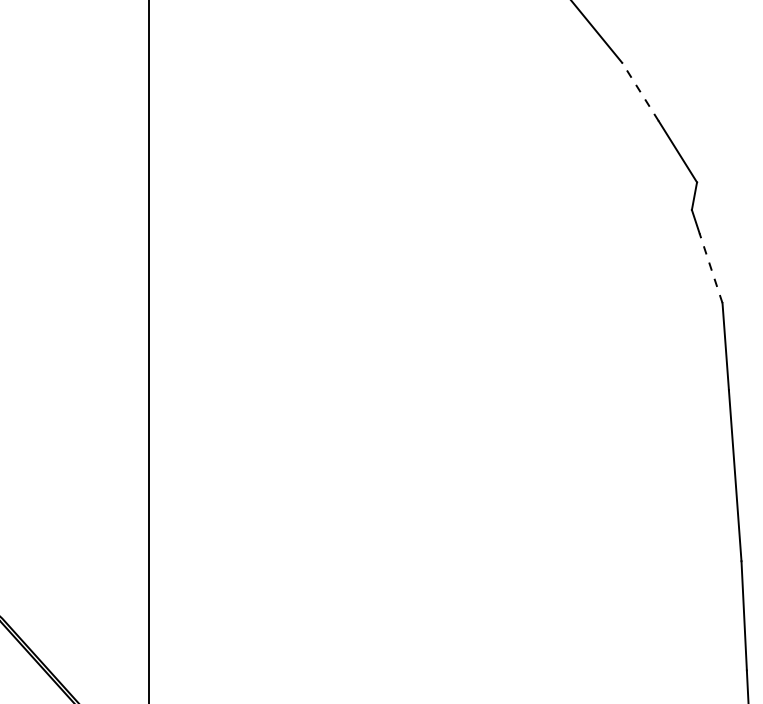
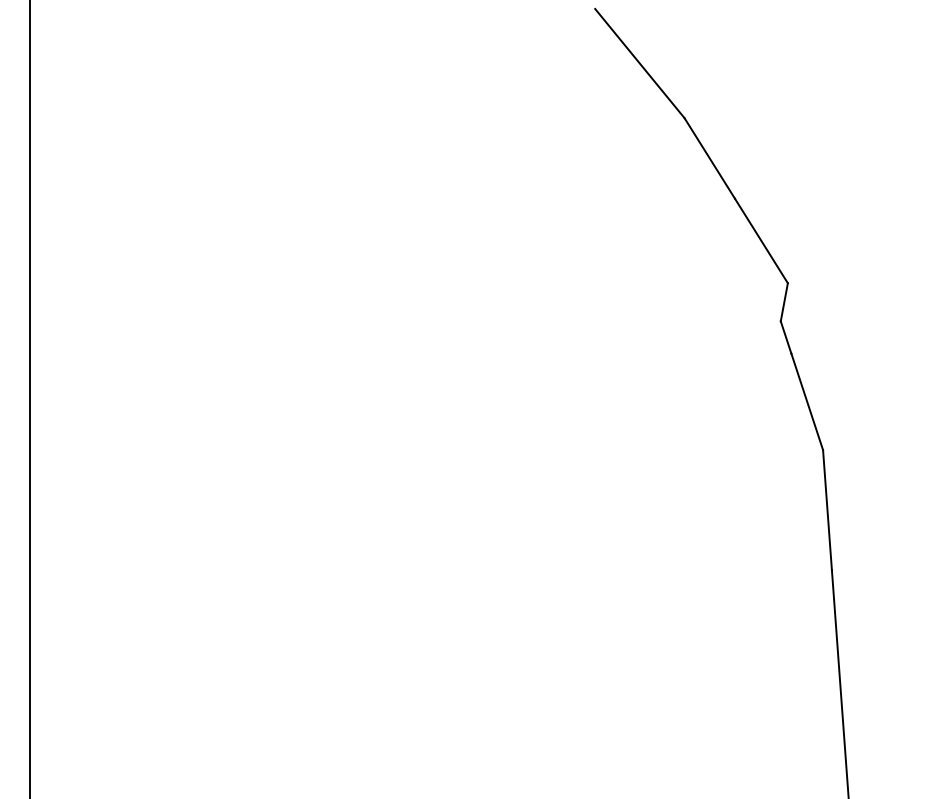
line: (640, 91) -> (709, 157), dashed -> solid
line: (711, 268) -> (807, 402), dashed -> solid

